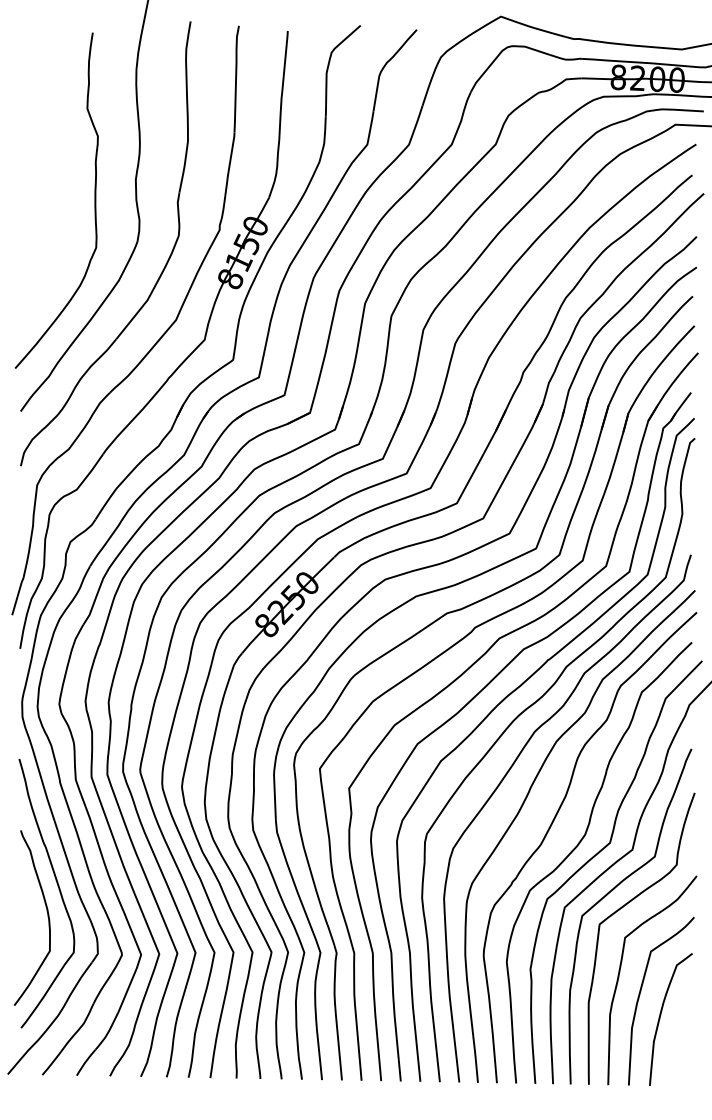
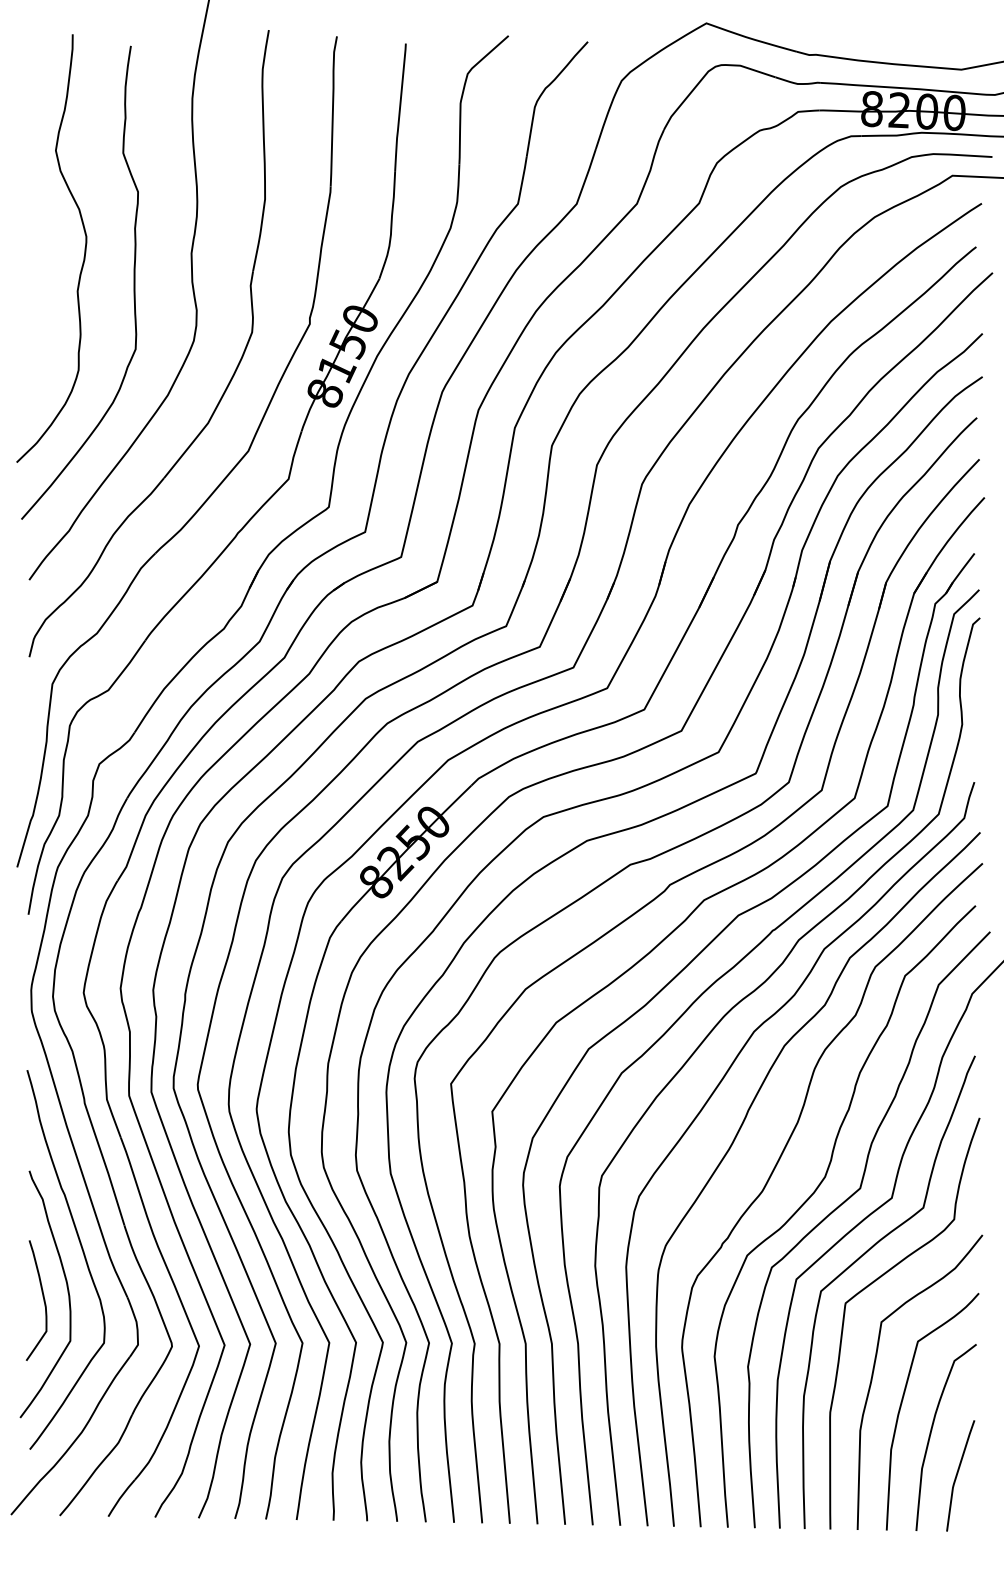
curve: (59, 181) -> (83, 256), added
curve: (30, 920) -> (42, 1297), added
curve: (679, 1045) -> (958, 1473), added

